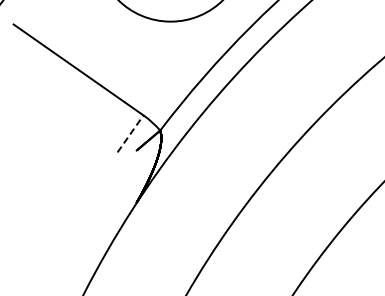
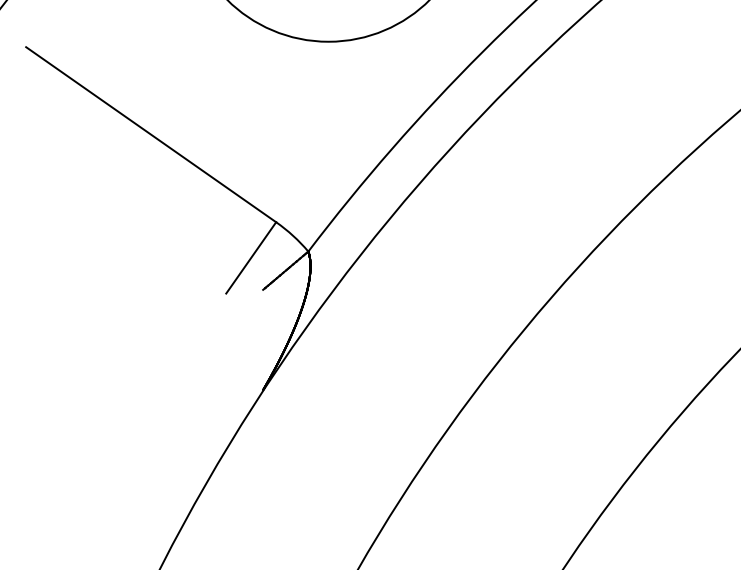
line: (130, 133) -> (251, 257), dashed -> solid

